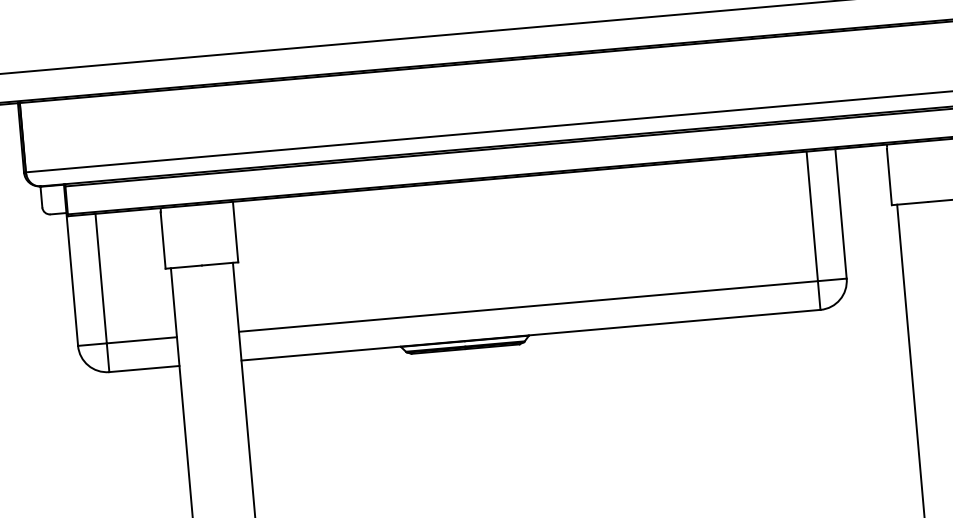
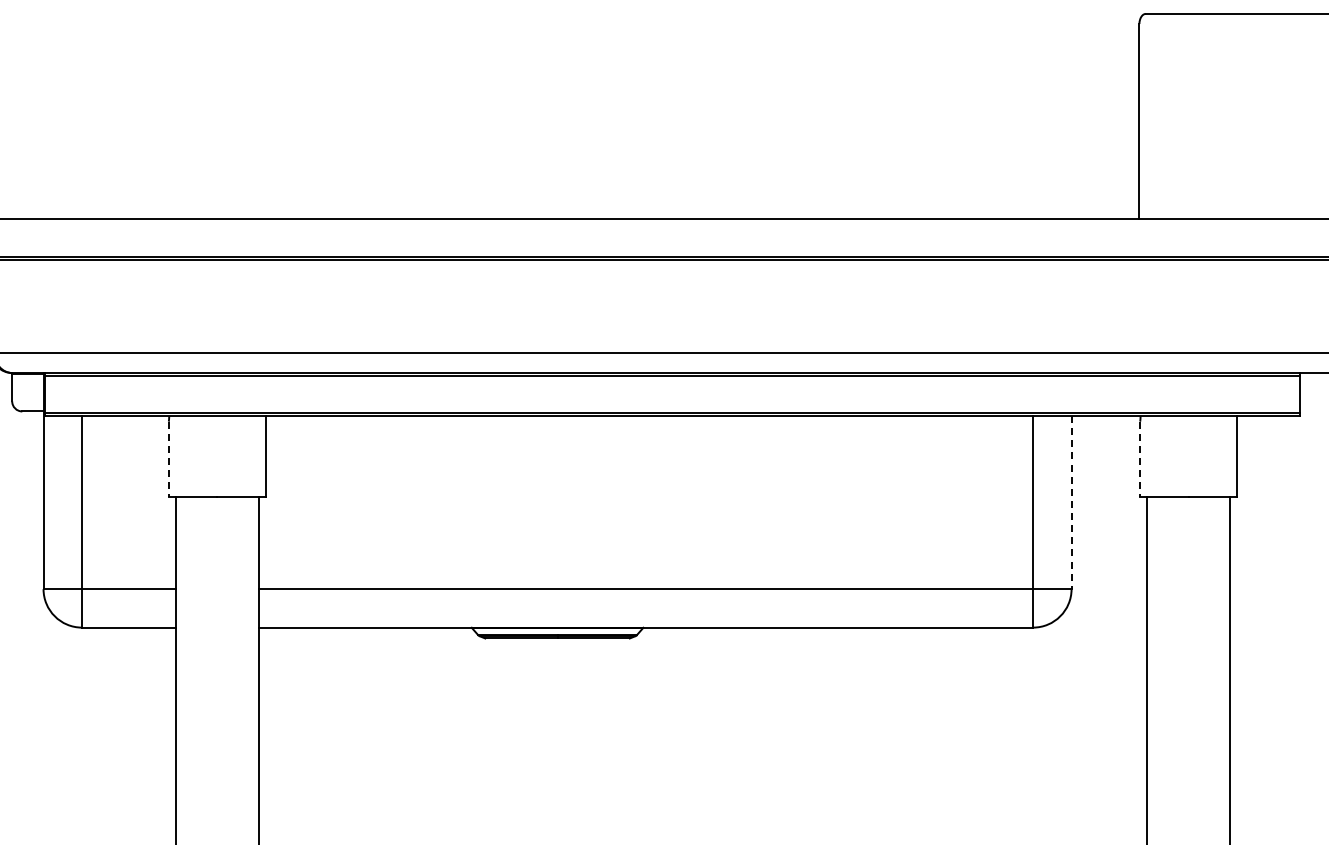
line: (889, 177) -> (1140, 459), solid -> dashed
line: (840, 213) -> (1071, 502), solid -> dashed
line: (163, 240) -> (168, 459), solid -> dashed

